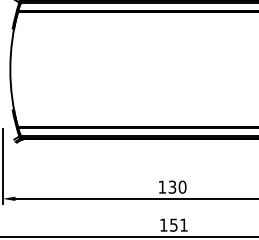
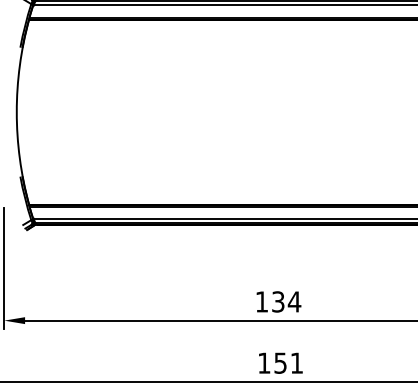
text: (182, 186) -> (294, 300), 130 -> 134

